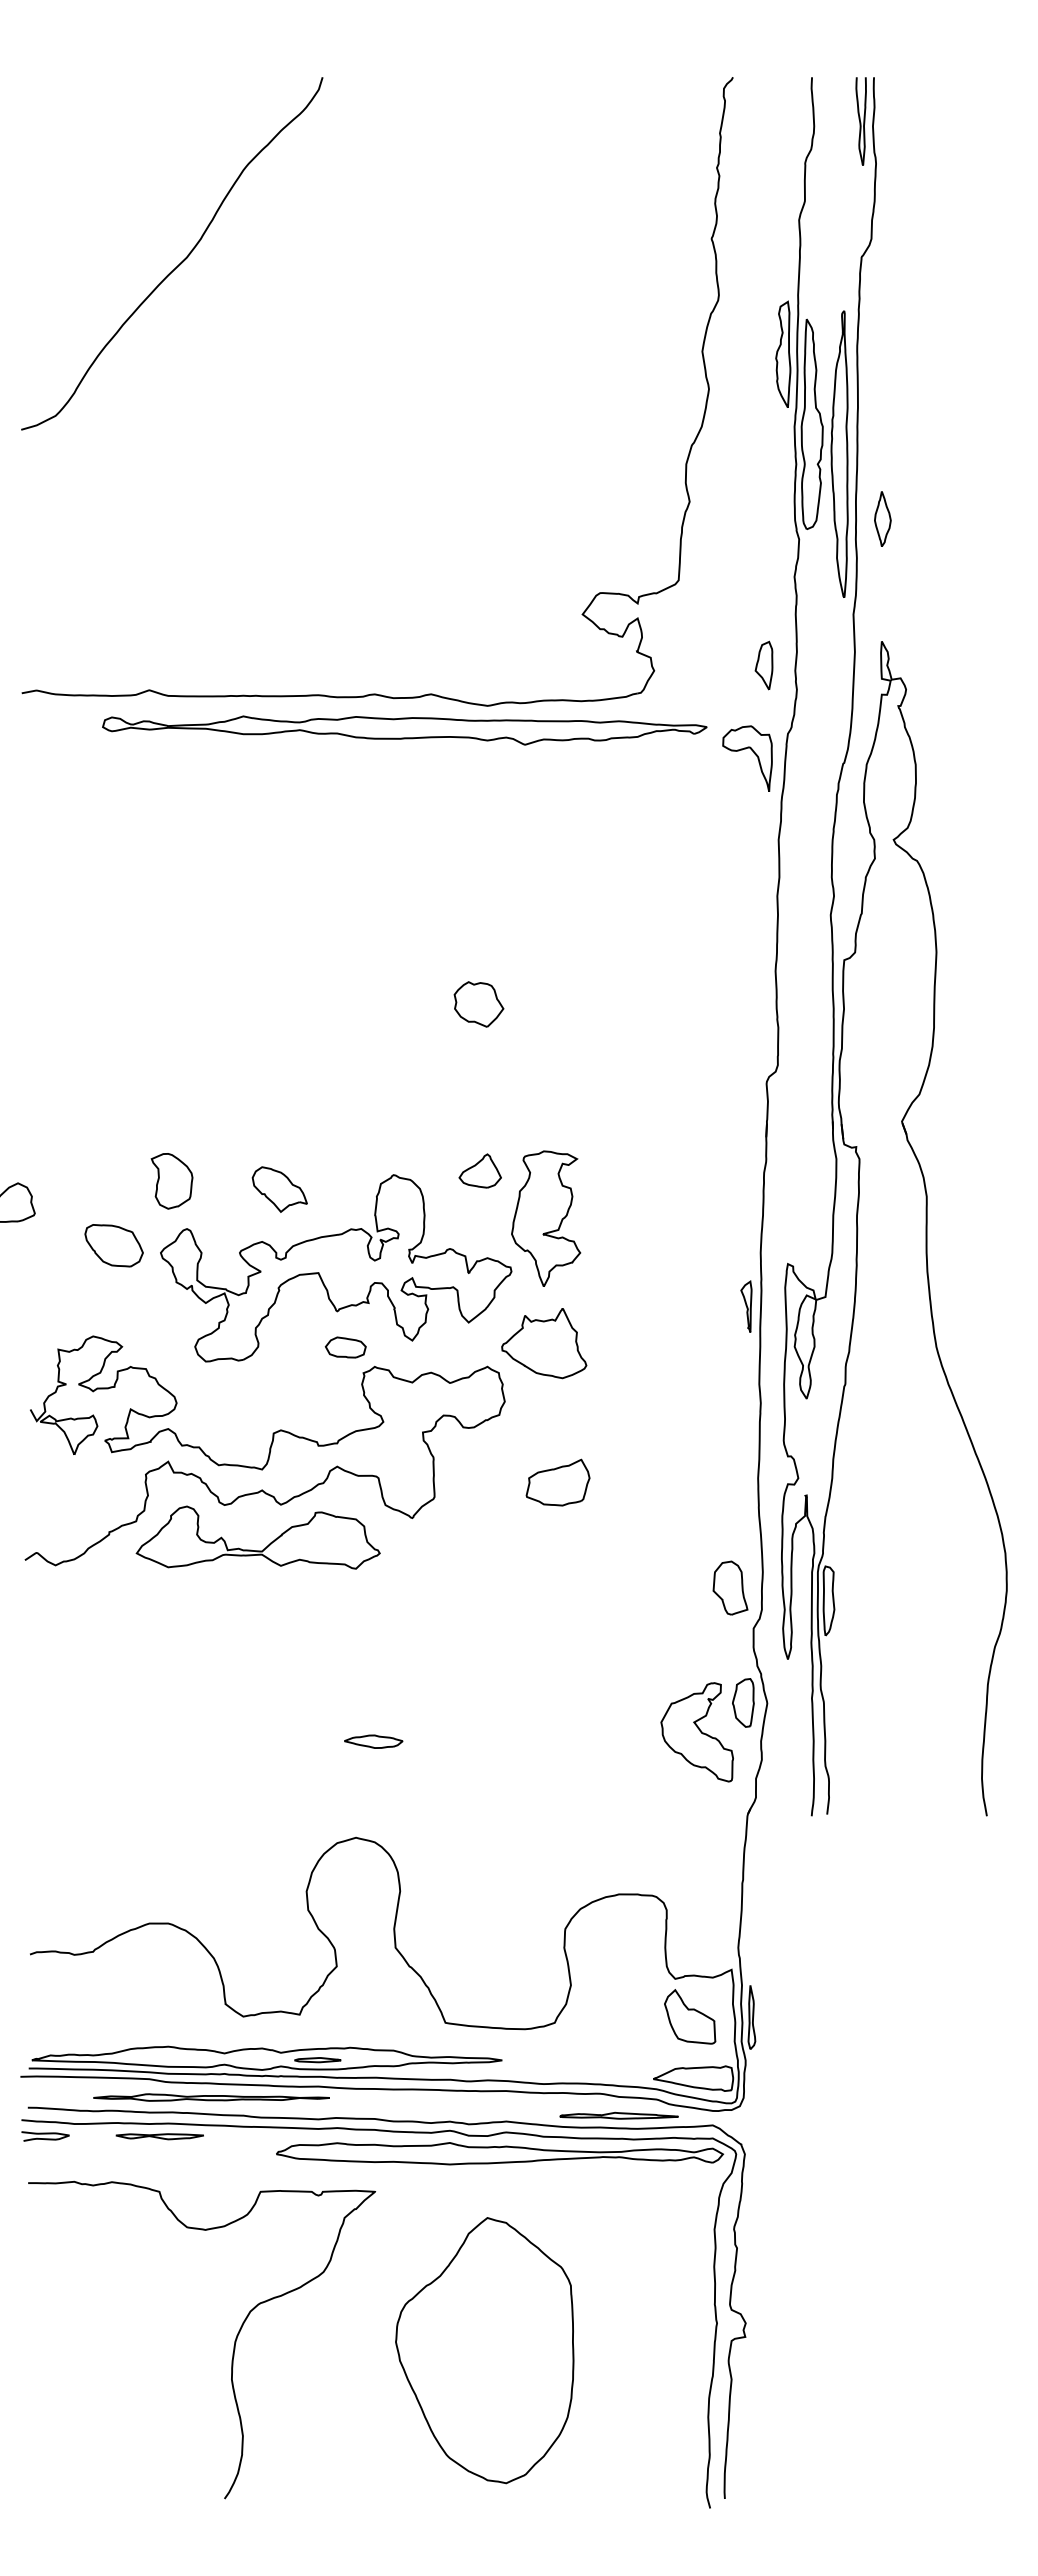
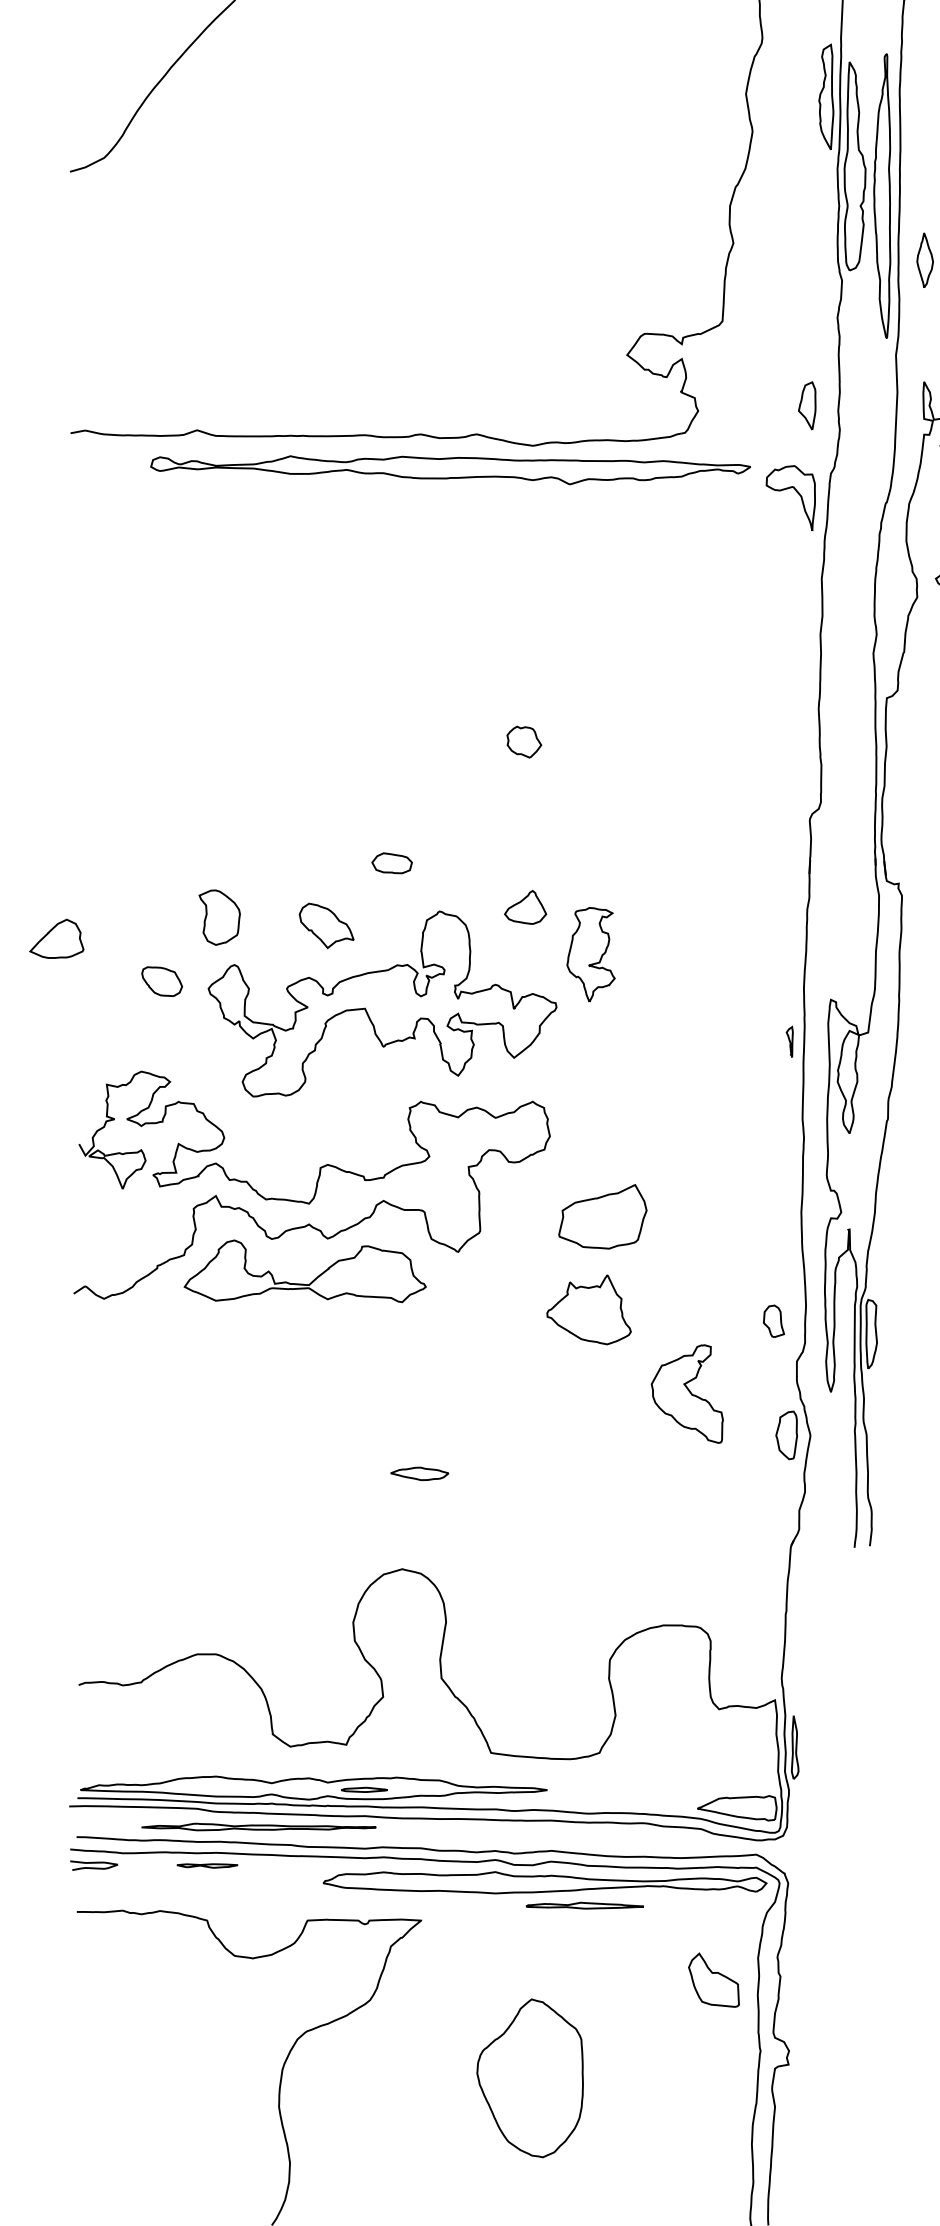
part: (478, 1004) -> (523, 742), size x0.7
part: (546, 1218) -> (591, 954), size x0.7
part: (113, 1245) -> (161, 981), size x0.7
part: (746, 1306) -> (789, 1041), size x0.6
part: (544, 1343) -> (589, 1309), moved
part: (345, 1347) -> (391, 863), moved
part: (557, 1482) -> (602, 1216), size x1.4
part: (730, 1587) -> (773, 1320), size x0.6
part: (696, 1732) -> (686, 1394), moved
part: (690, 2016) -> (714, 1979), moved
part: (618, 2115) -> (584, 1905), moved
part: (159, 2136) -> (207, 1865), size x0.7
part: (484, 2350) -> (529, 2078), size x0.6

